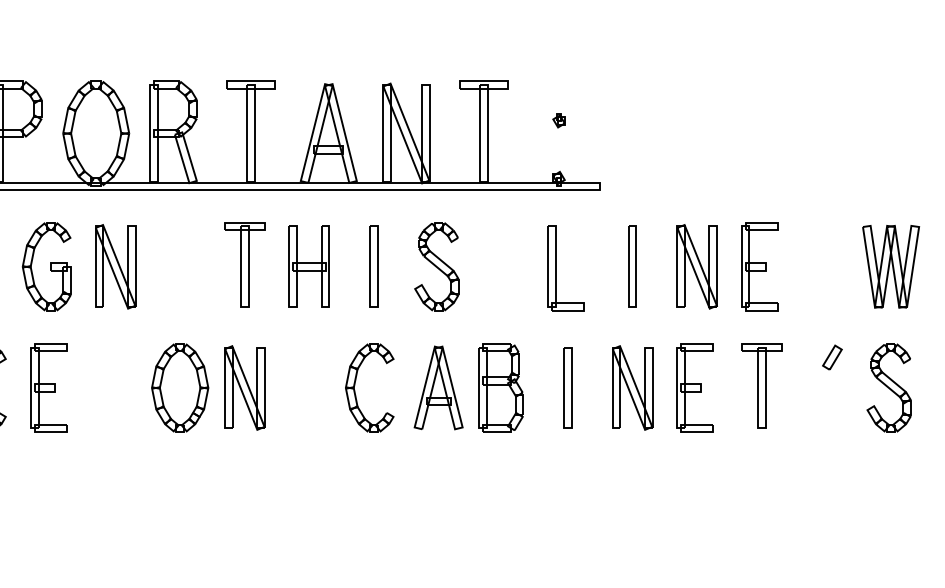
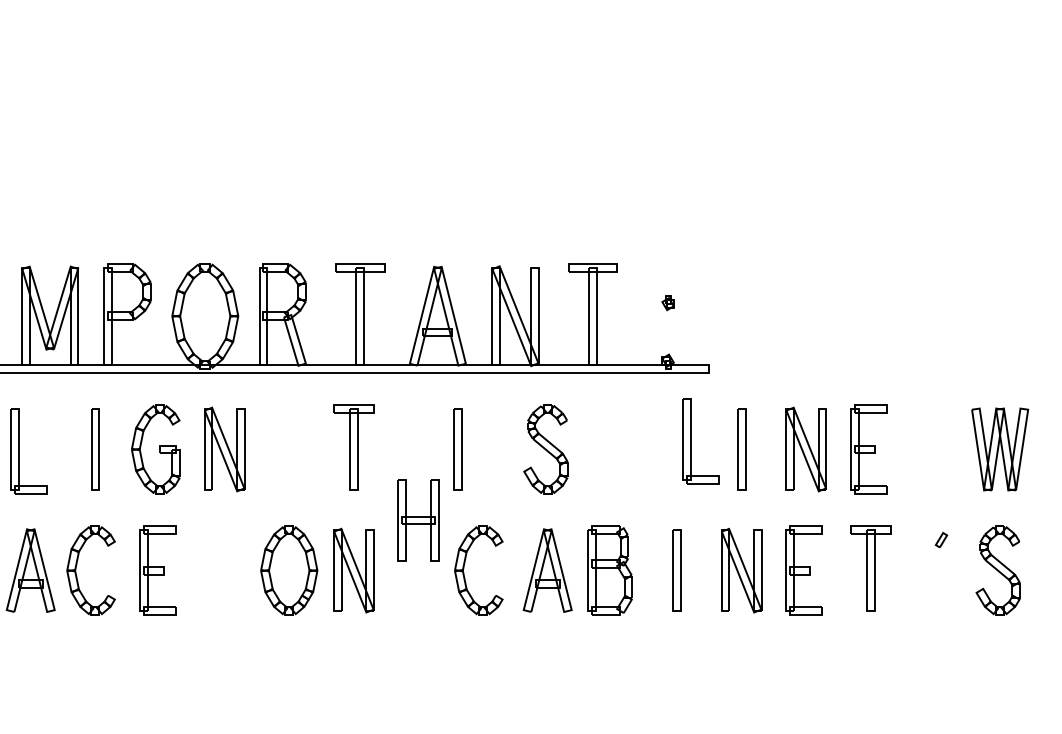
part: (309, 266) -> (418, 520), moved
part: (373, 266) -> (457, 449), moved
part: (556, 268) -> (691, 441), moved
part: (832, 356) -> (941, 539), size x0.6

